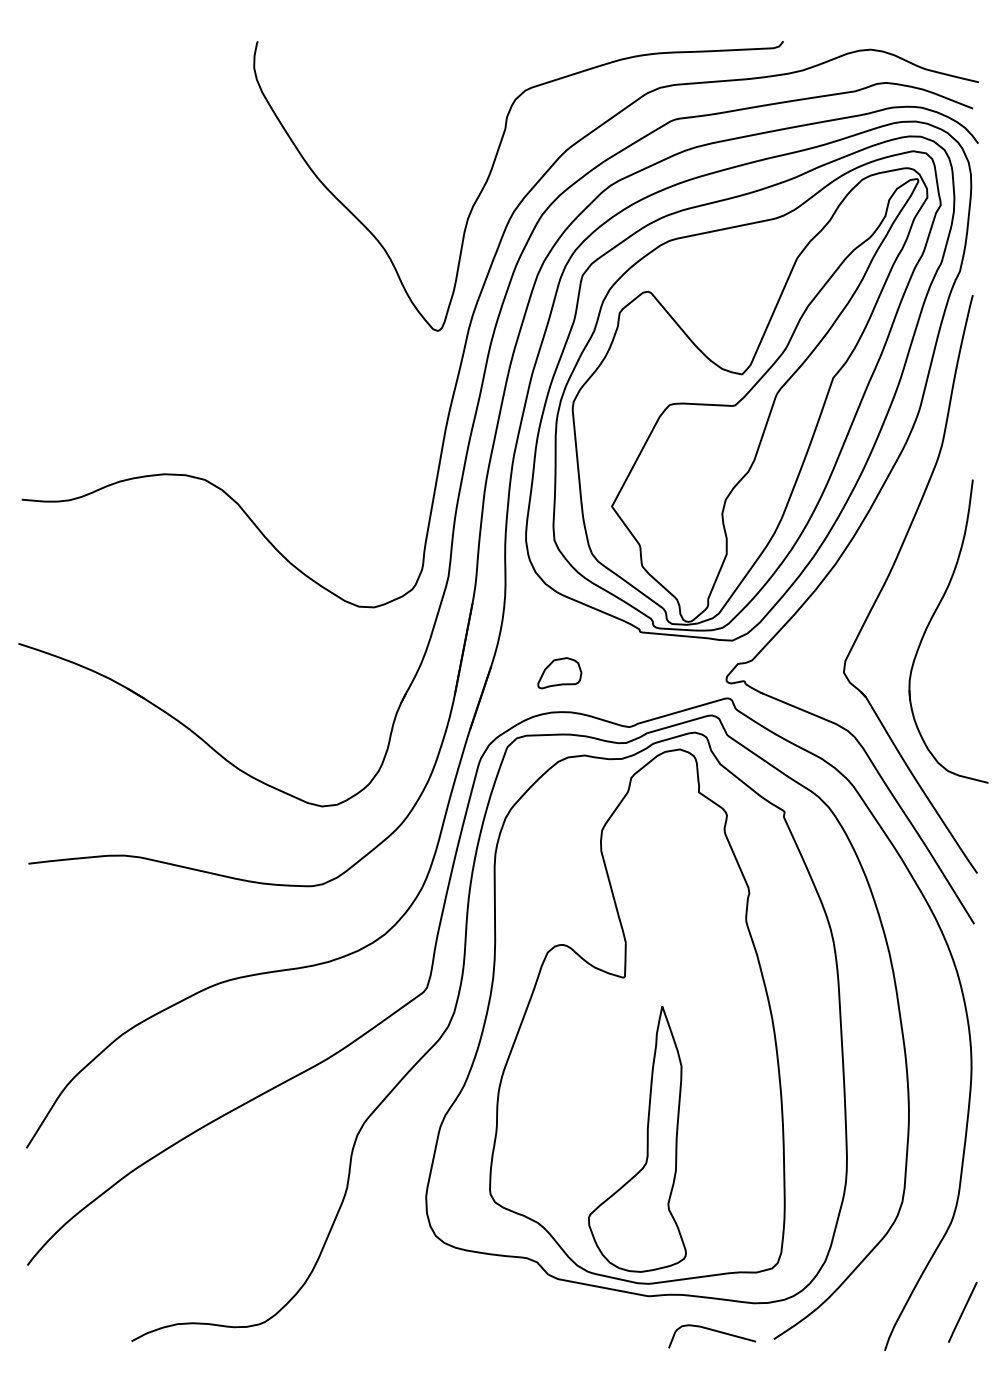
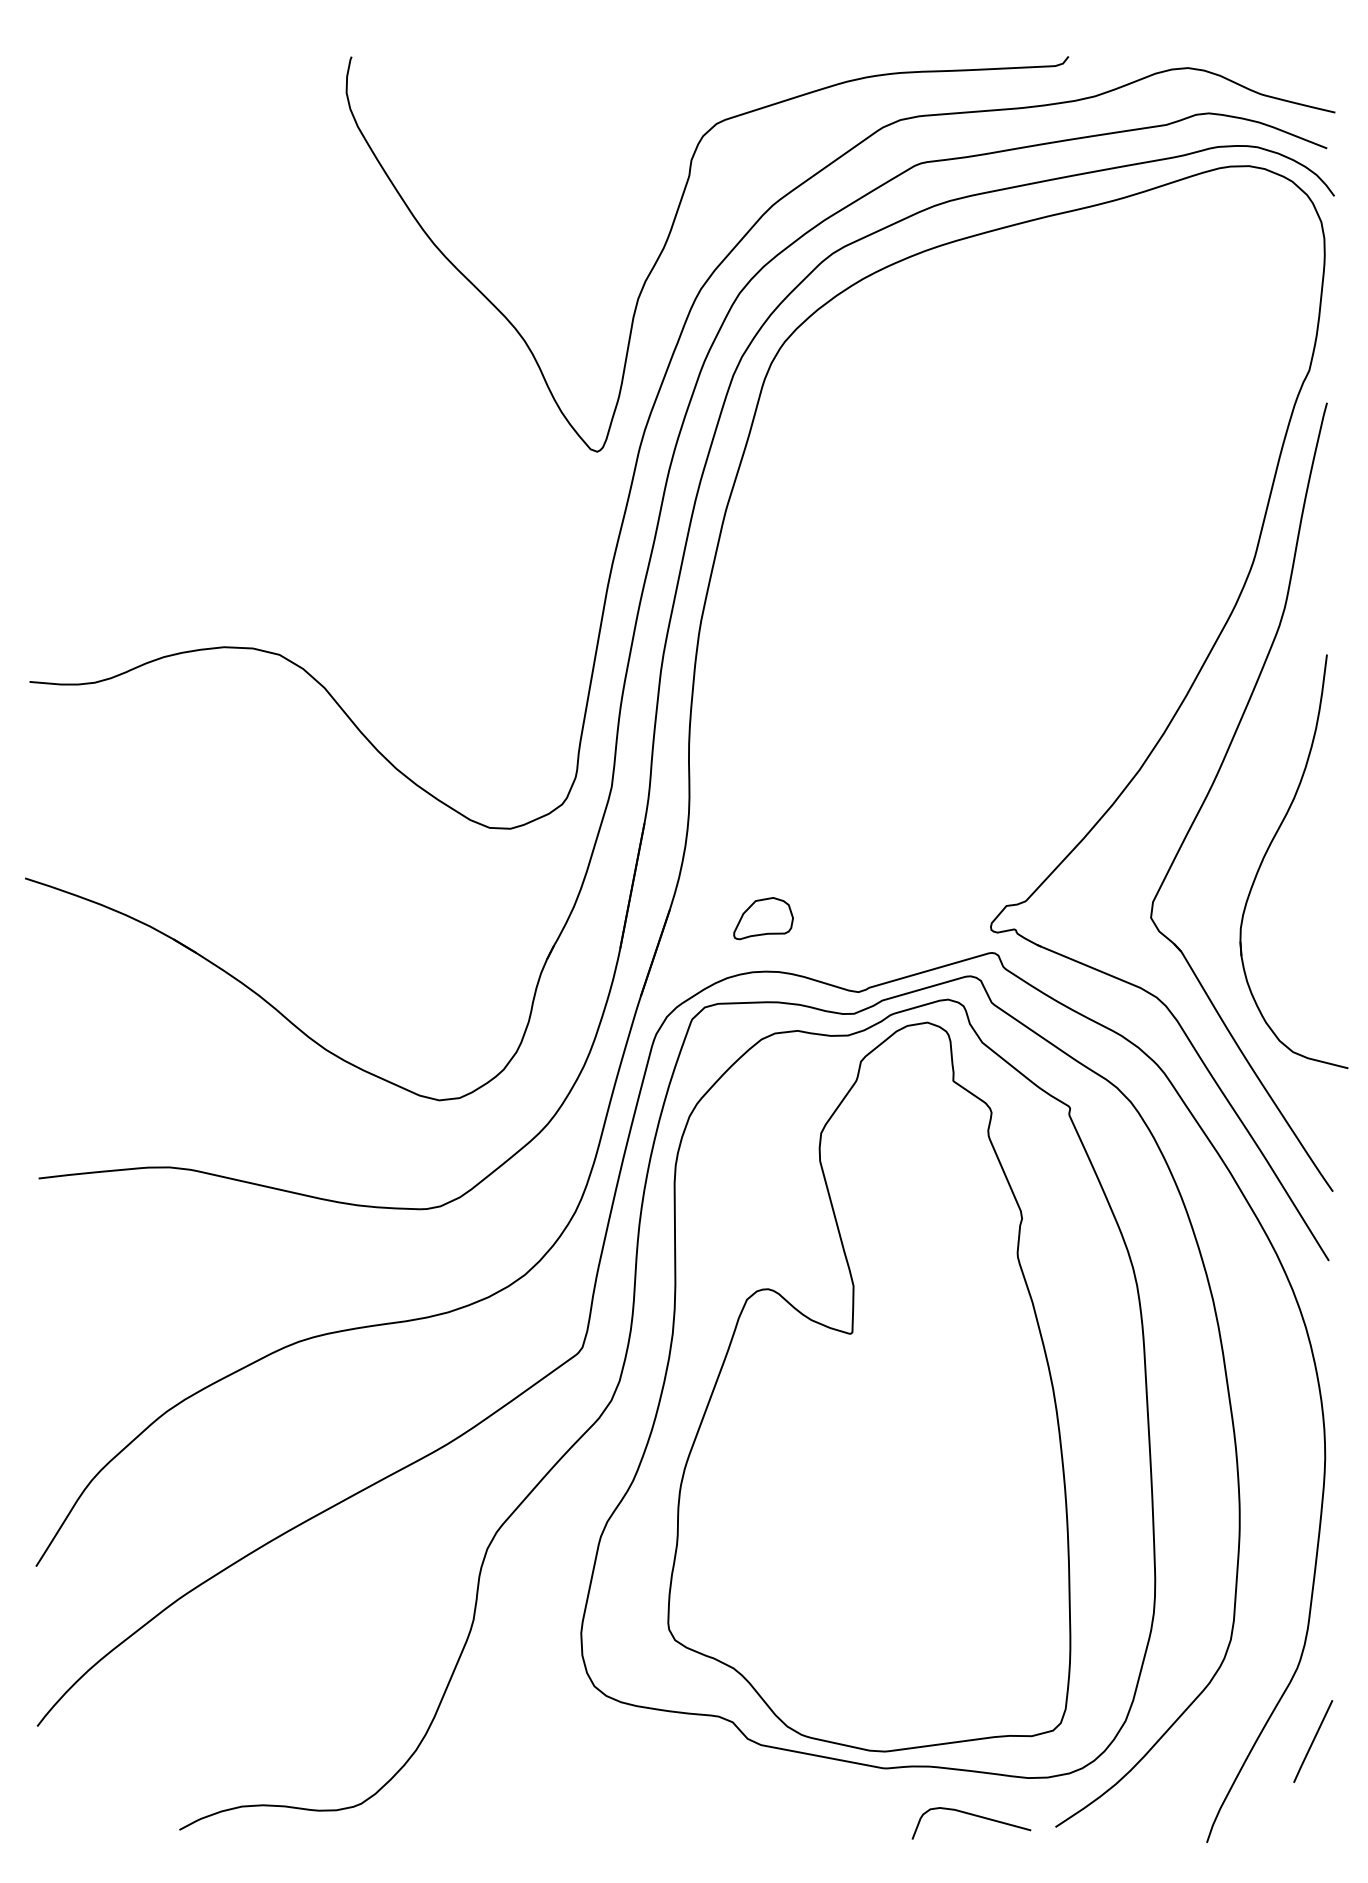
part: (740, 387) -> (1009, 529), removed
part: (647, 1139) -> (882, 1554), removed
line: (962, 1312) -> (1313, 1741), moved

